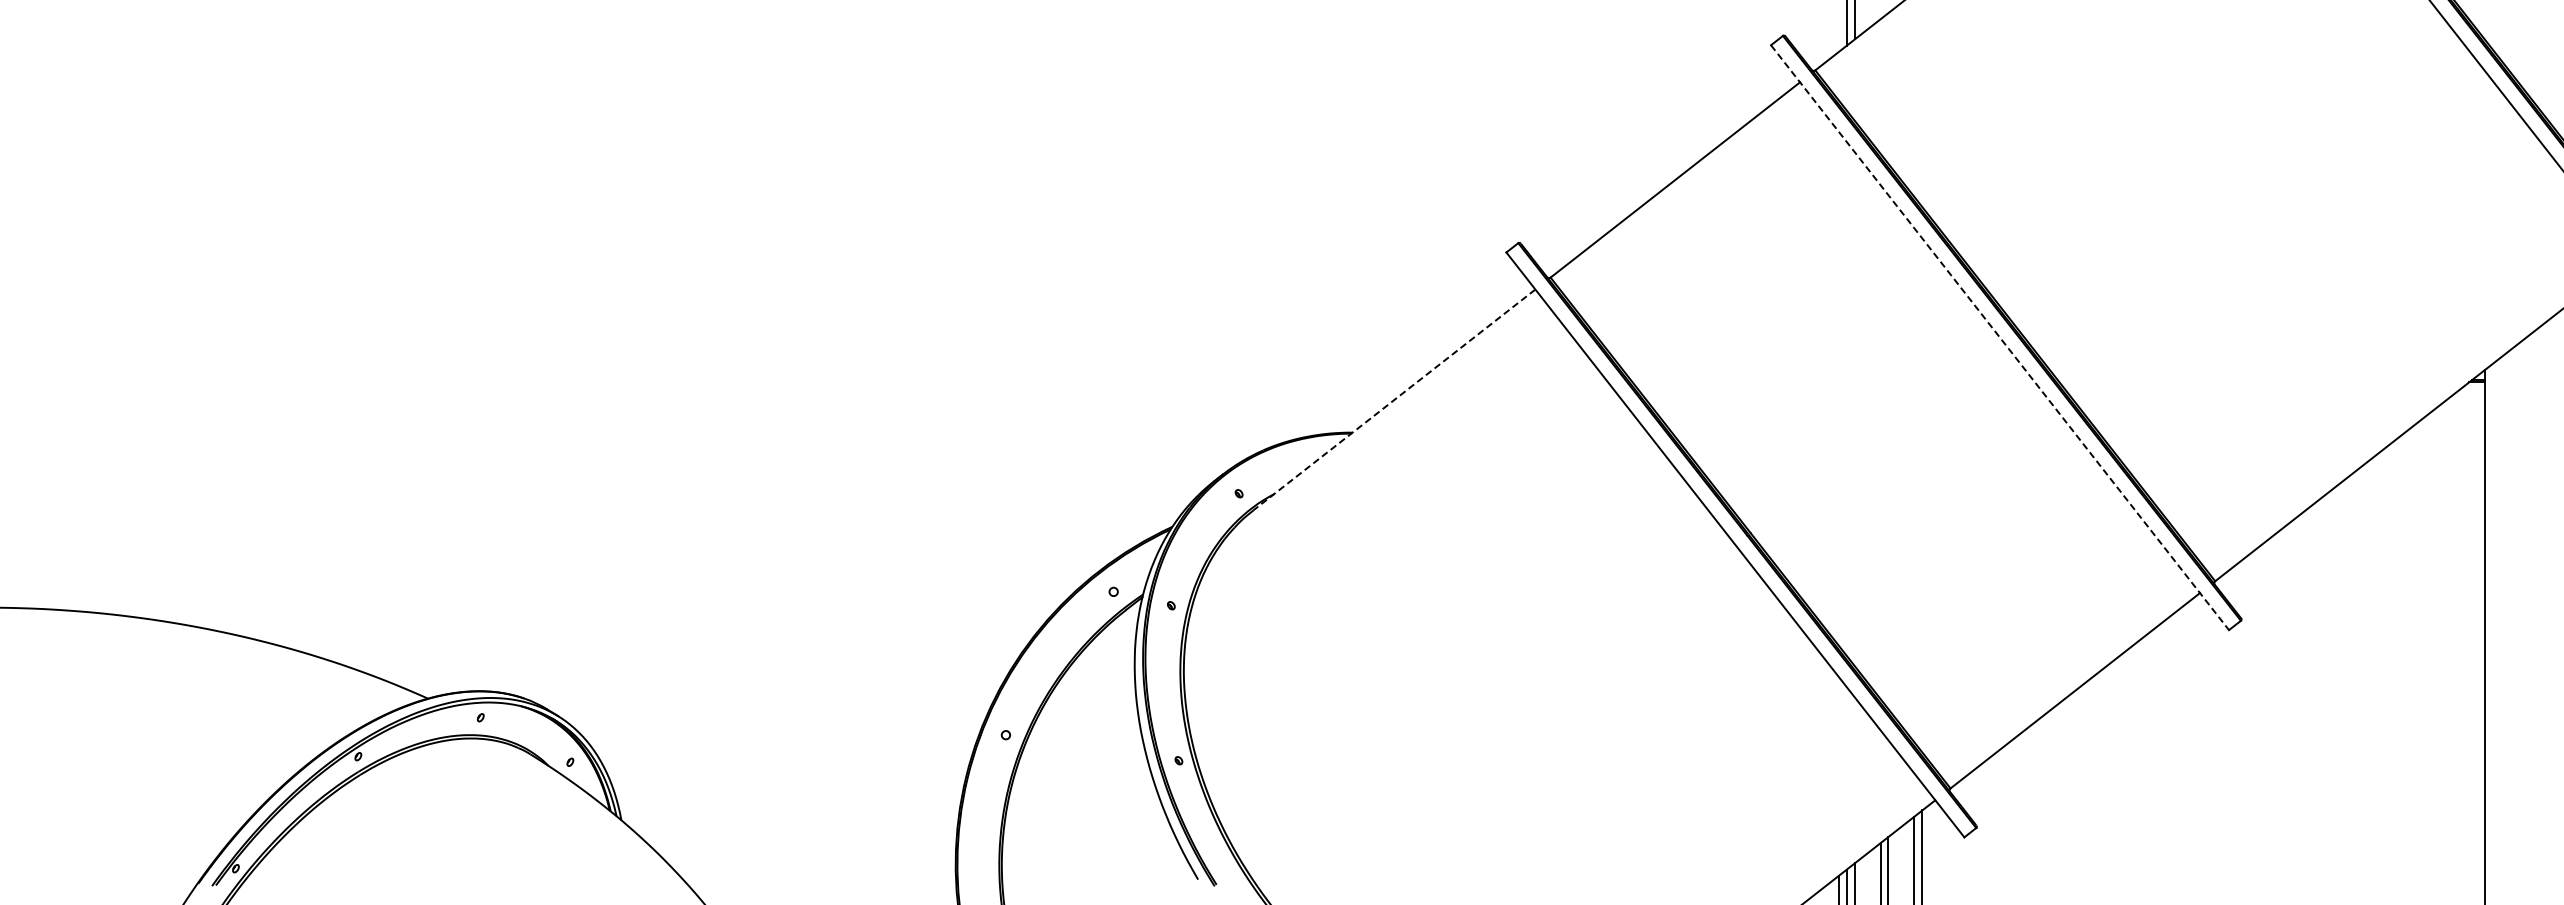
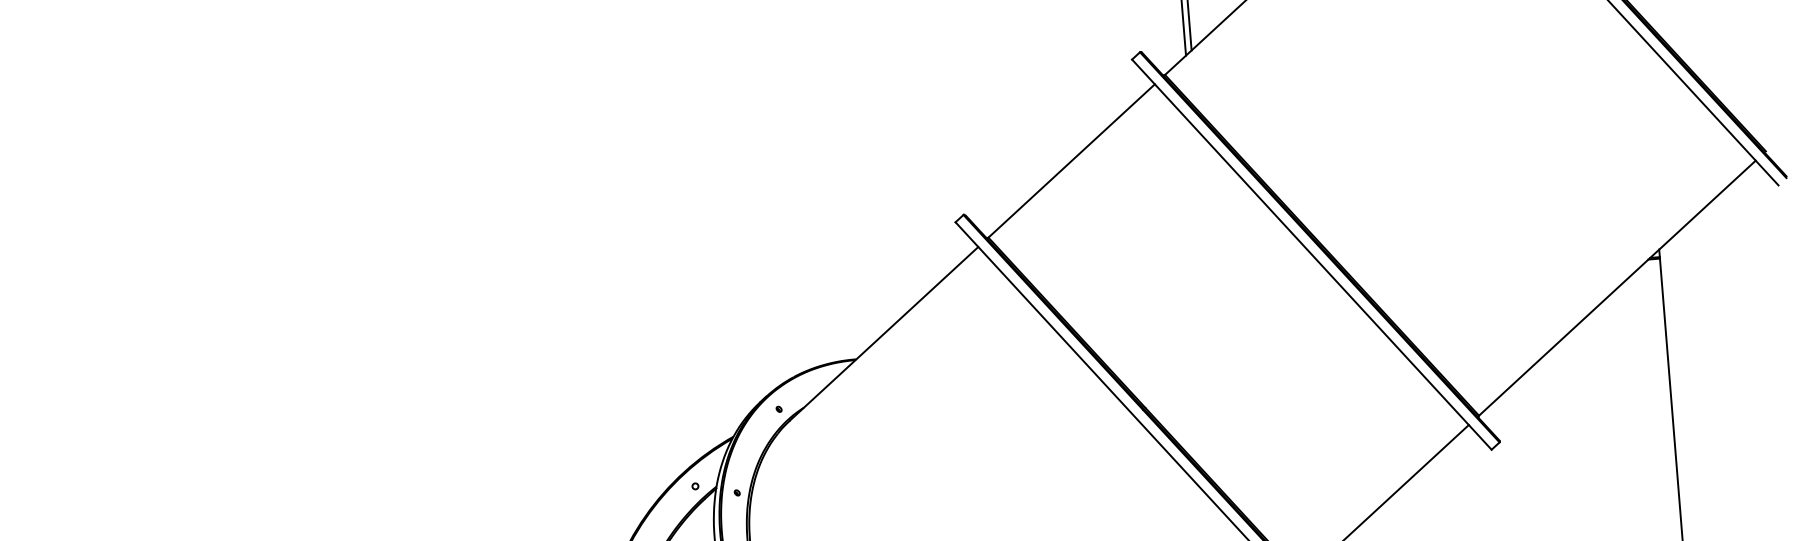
line: (2000, 338) -> (1312, 255), dashed -> solid
line: (1393, 400) -> (883, 334), dashed -> solid

